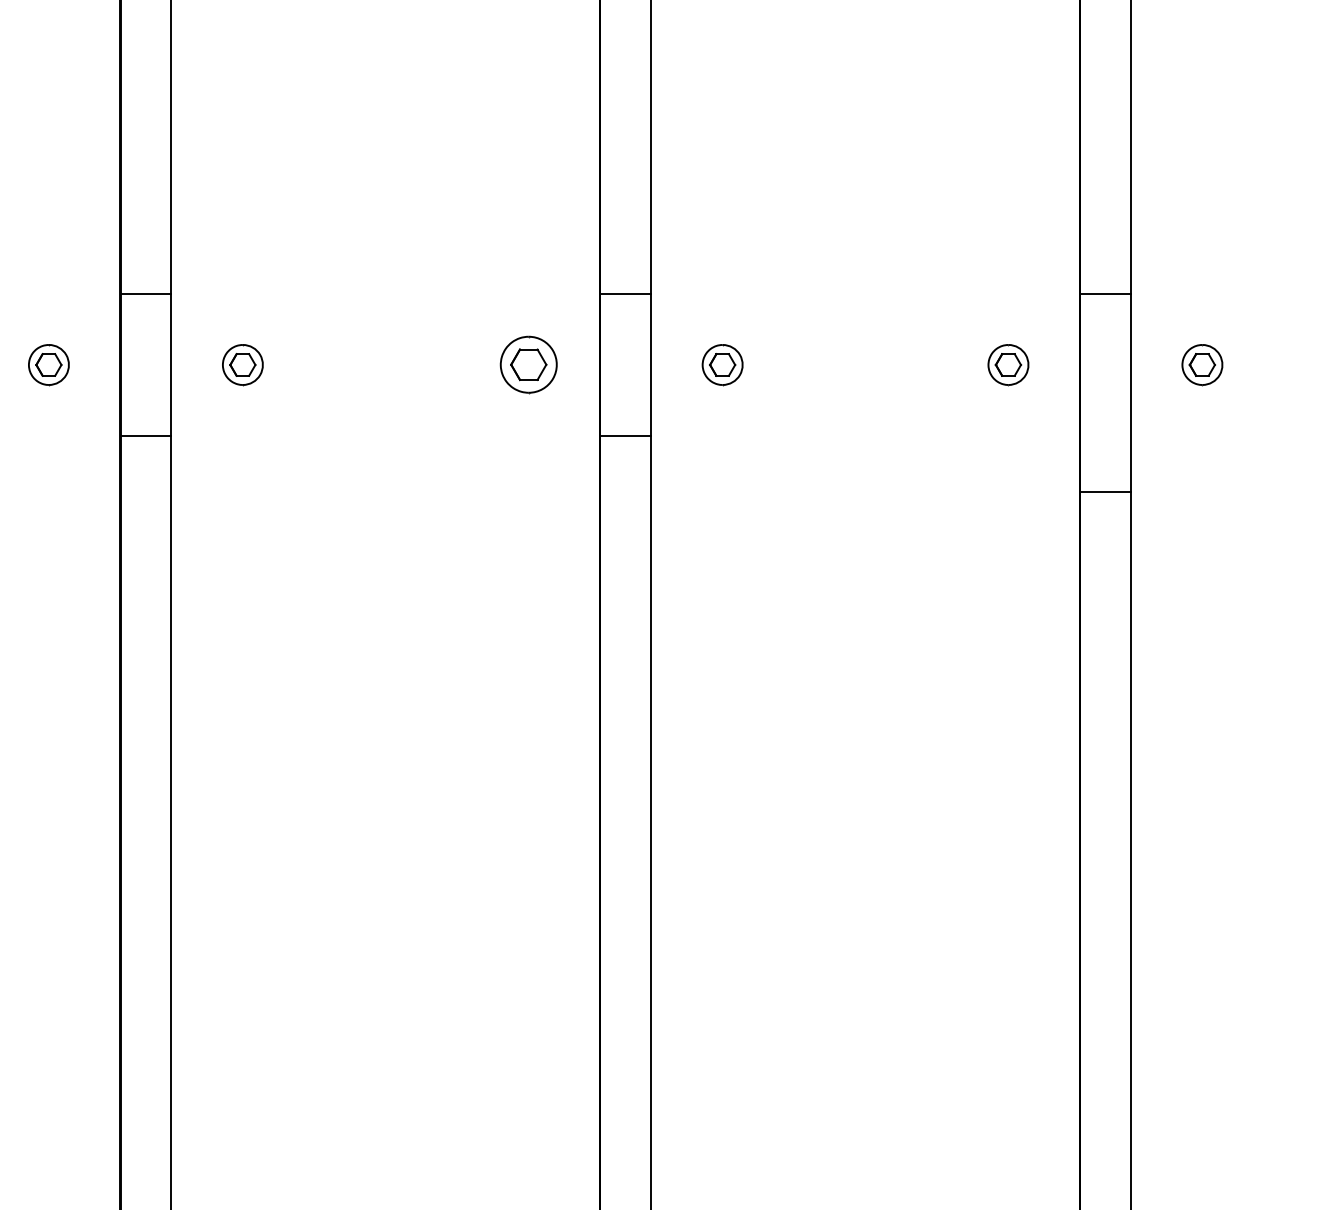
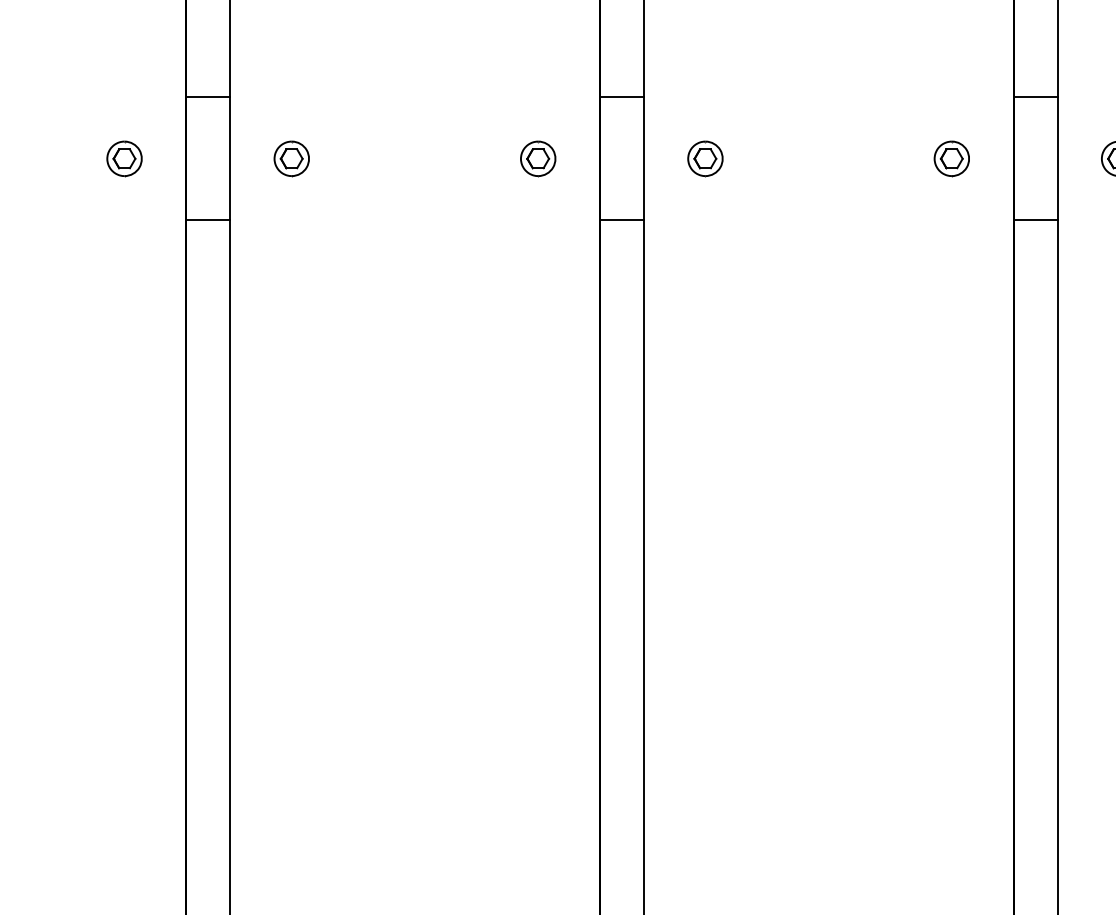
part: (528, 365) -> (538, 159), size x0.71
line: (1105, 492) -> (1035, 220), moved

